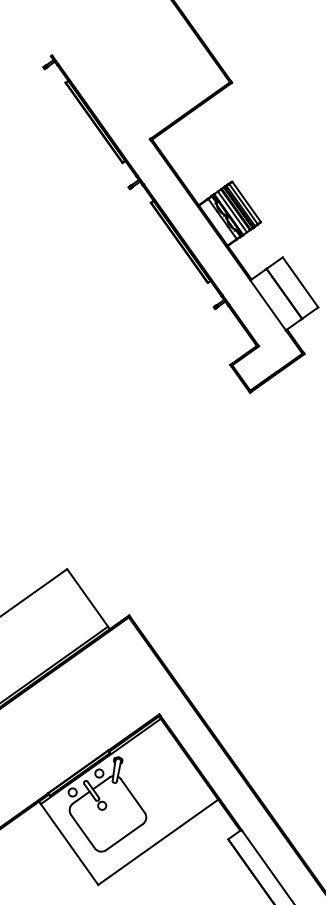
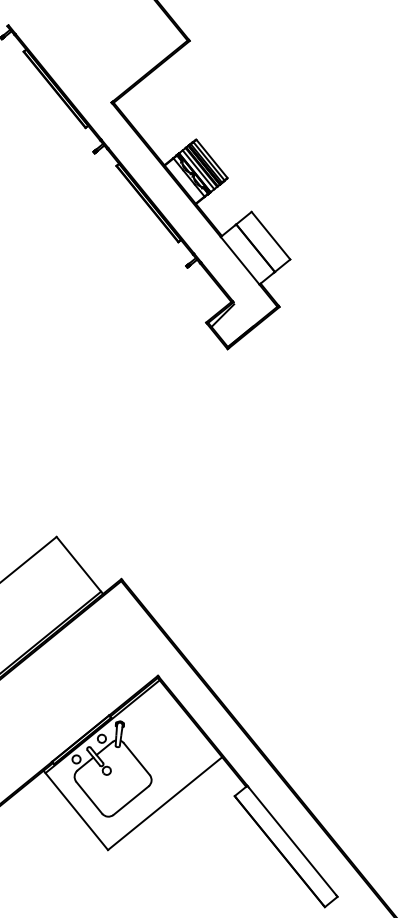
hatch: (247, 357) -> (222, 314), added

